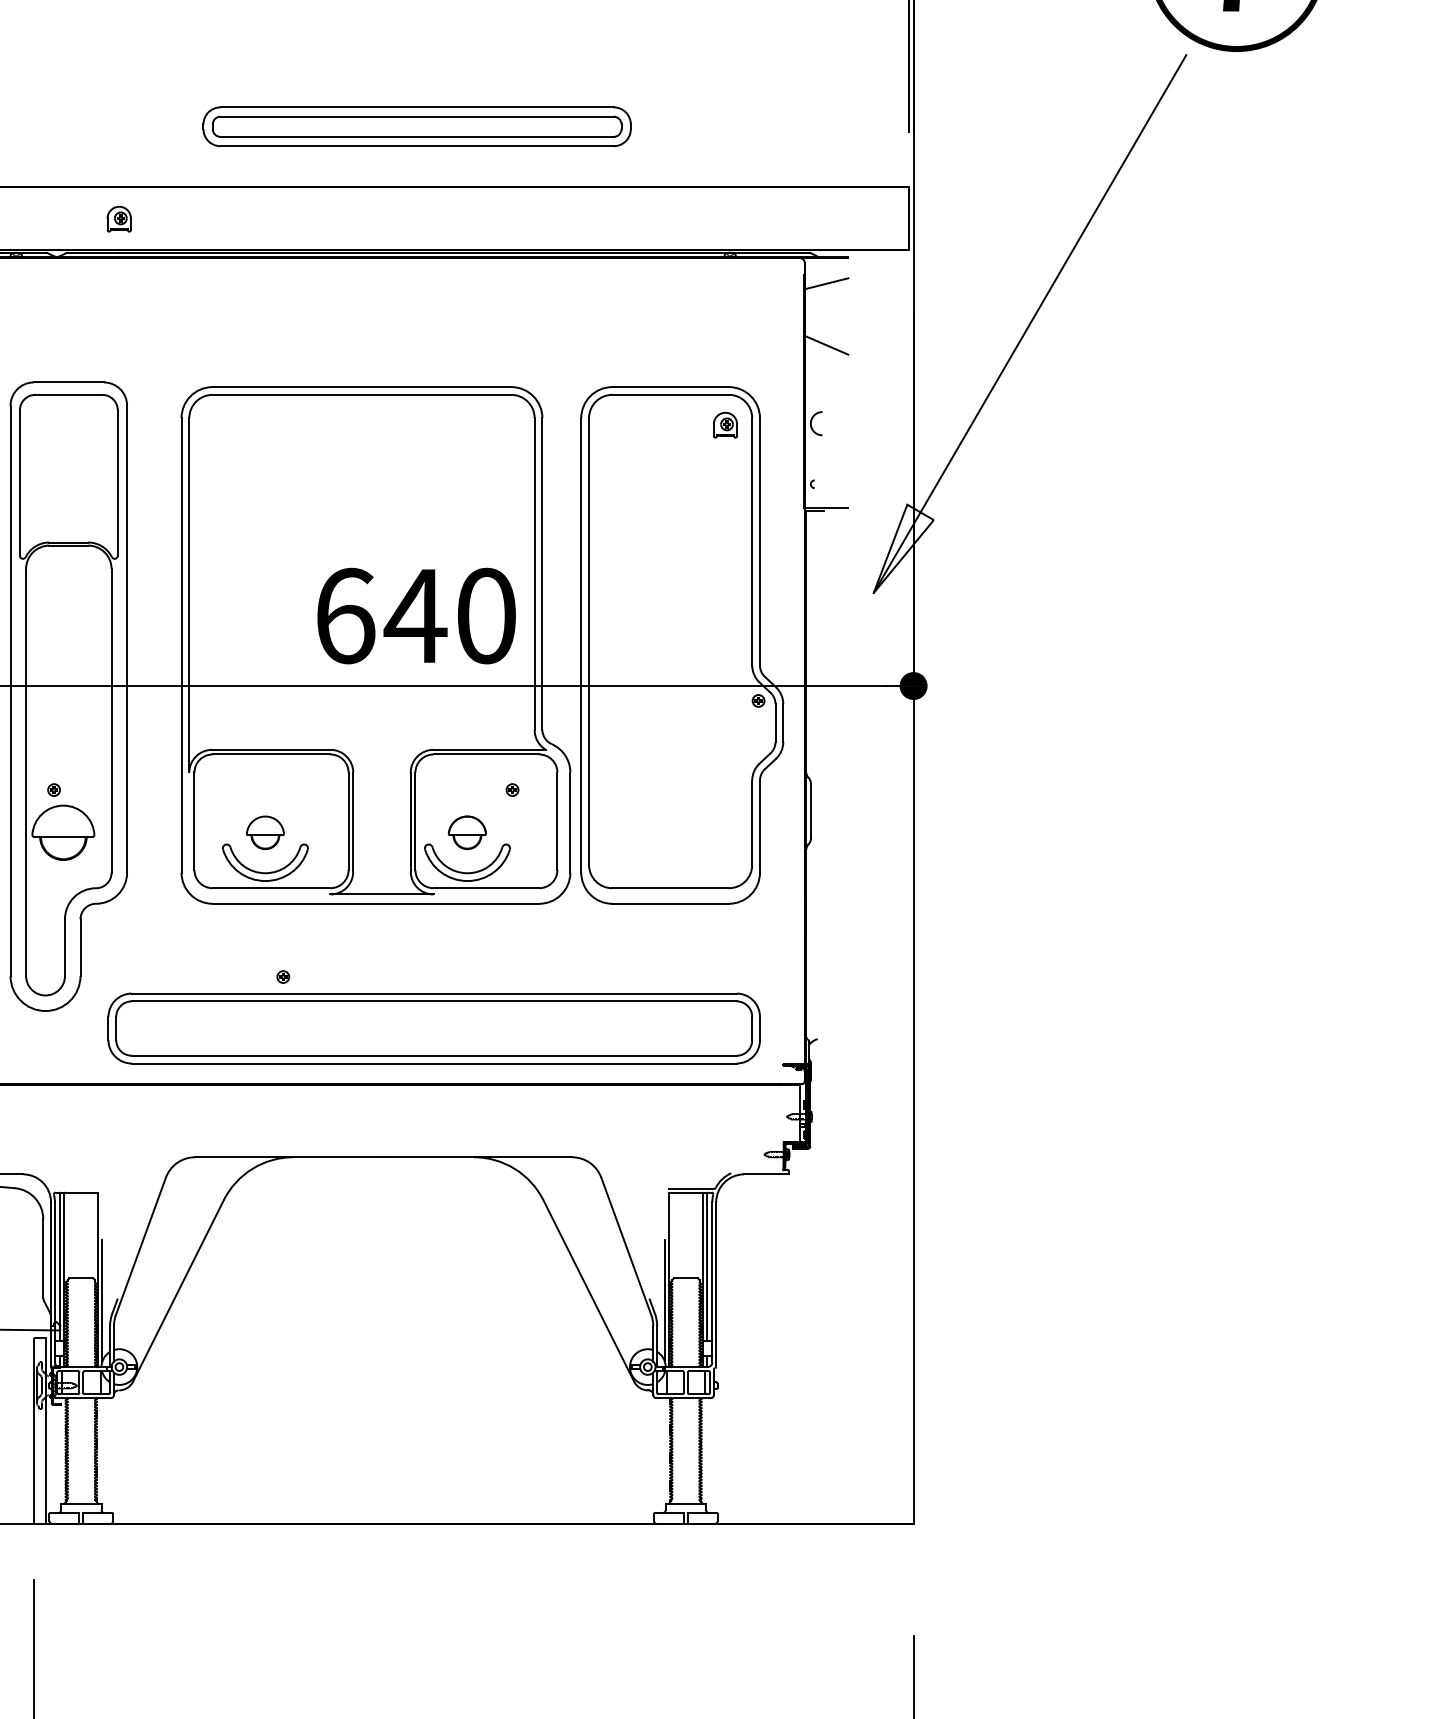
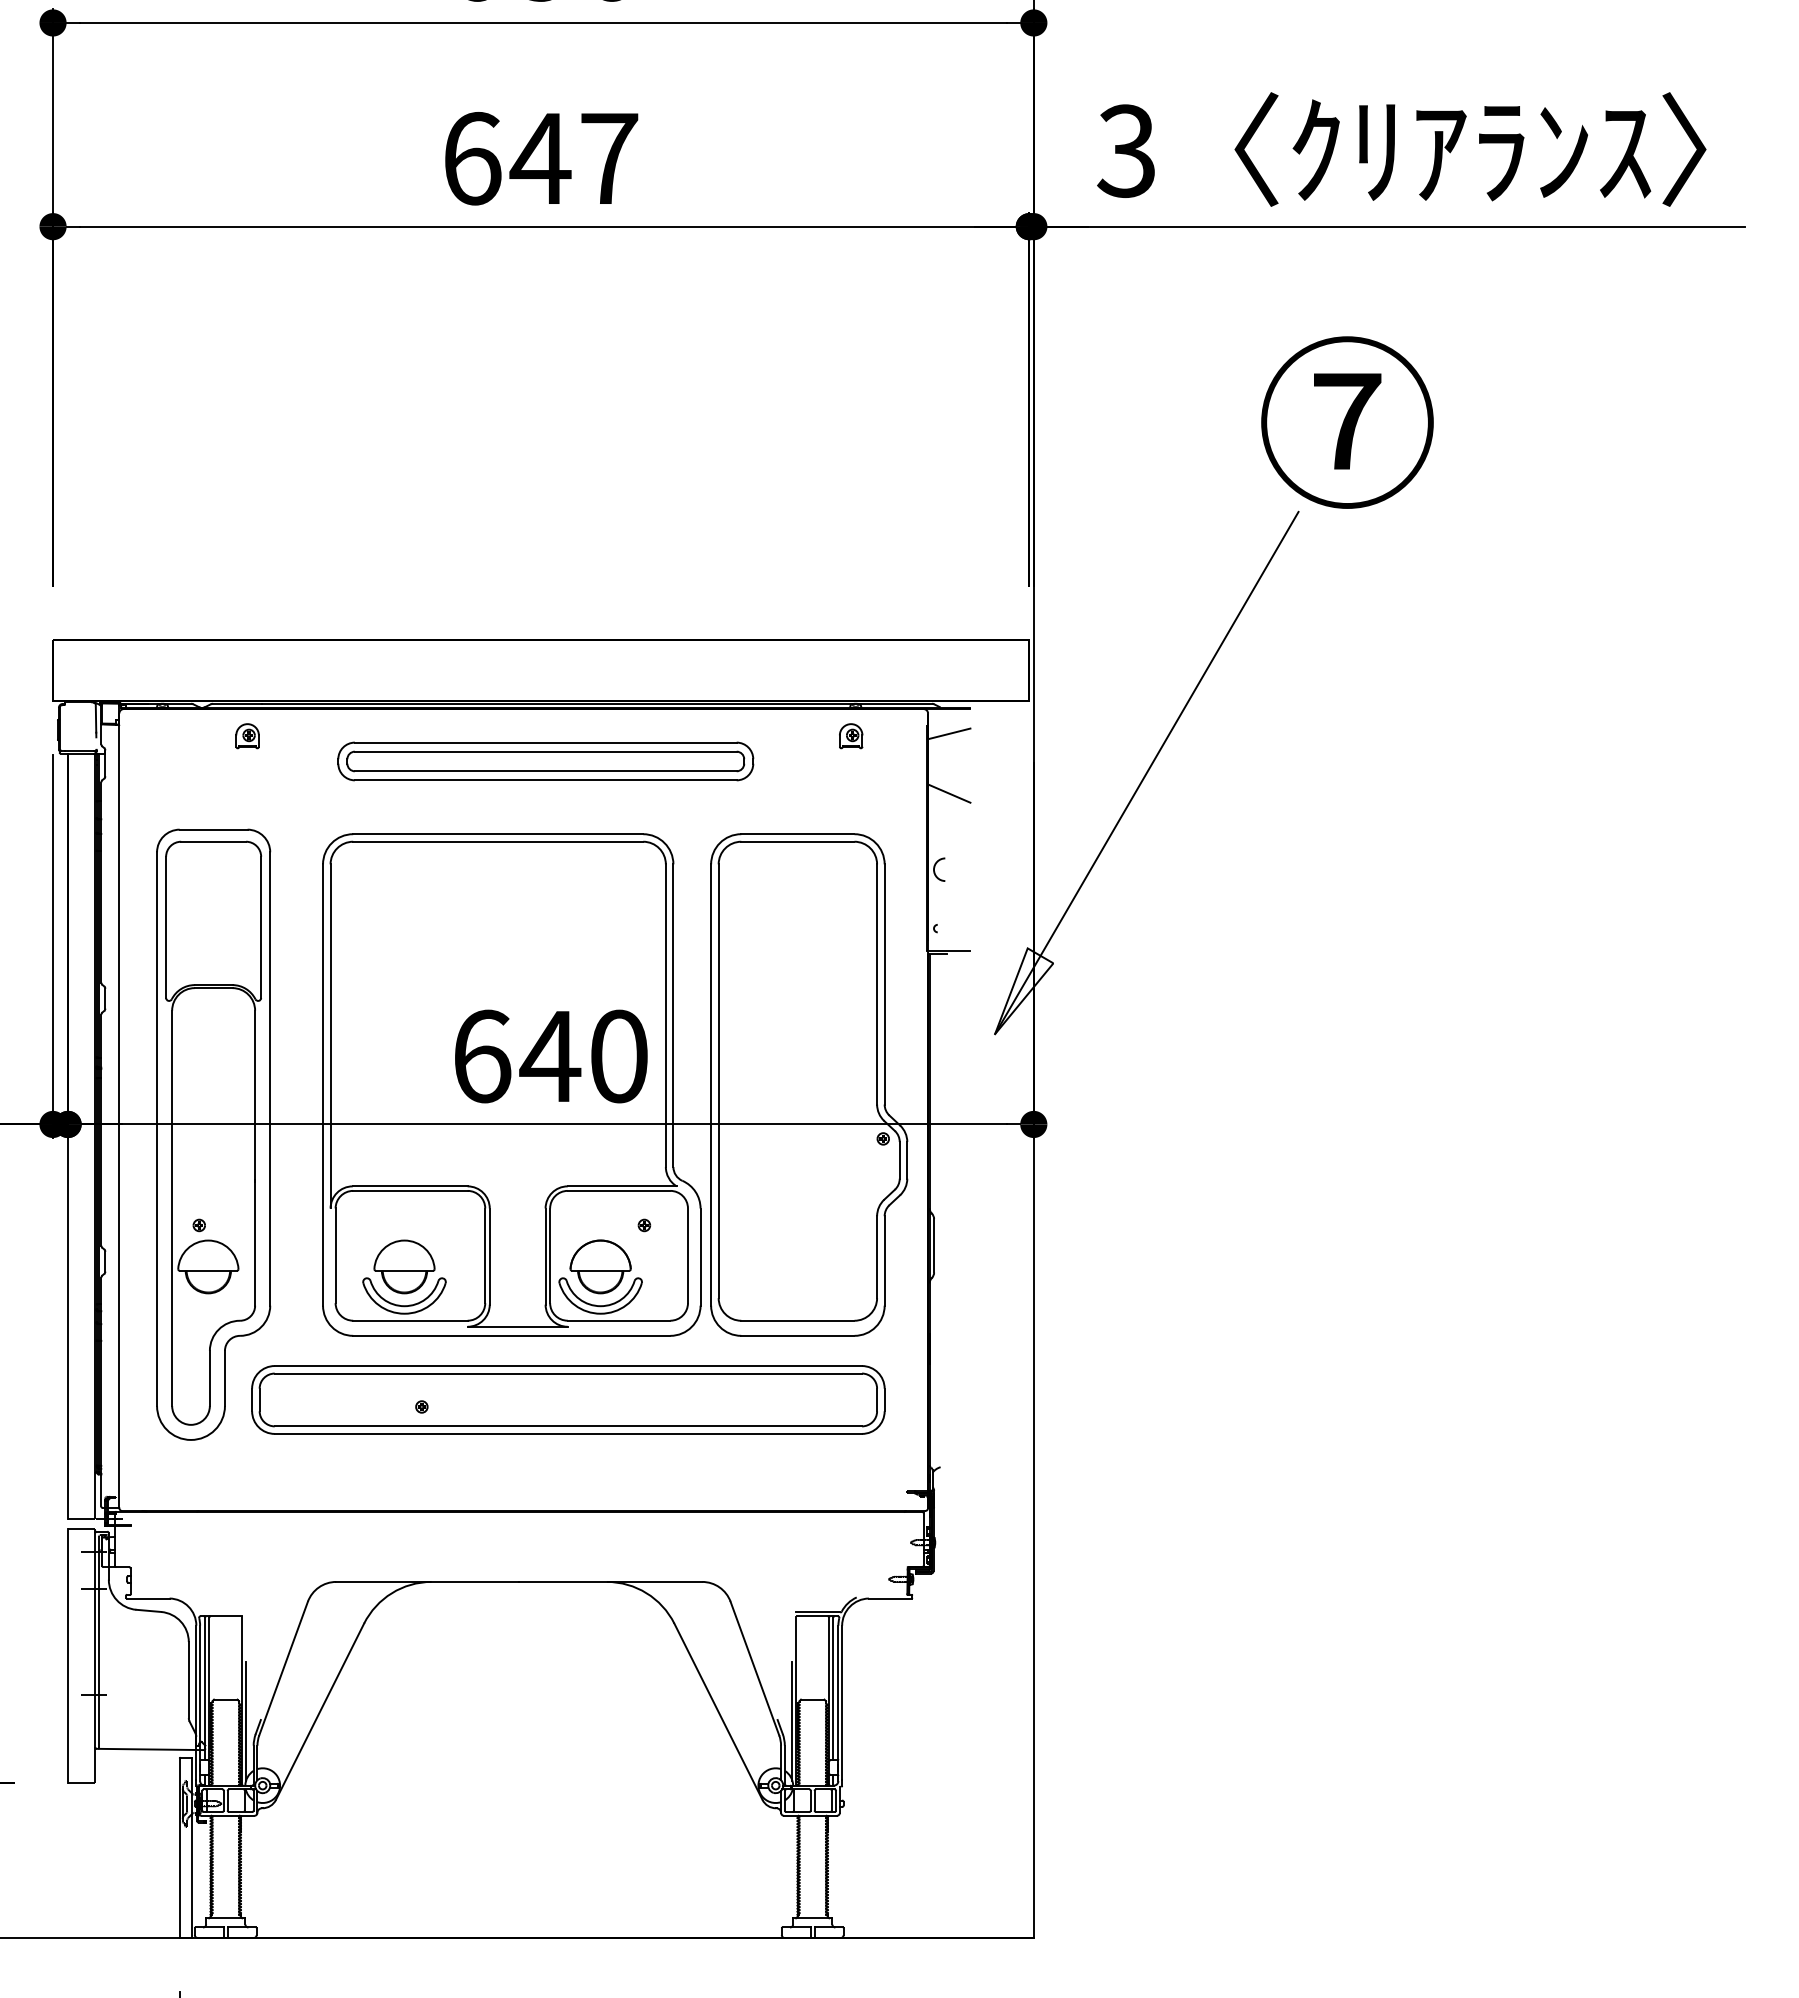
part: (416, 126) -> (545, 761), moved
part: (119, 219) -> (247, 736), moved
part: (725, 425) -> (851, 736), moved
part: (265, 832) -> (404, 1266), size x1.67
part: (467, 832) -> (600, 1266), size x1.67
part: (434, 1028) -> (568, 1399), moved

